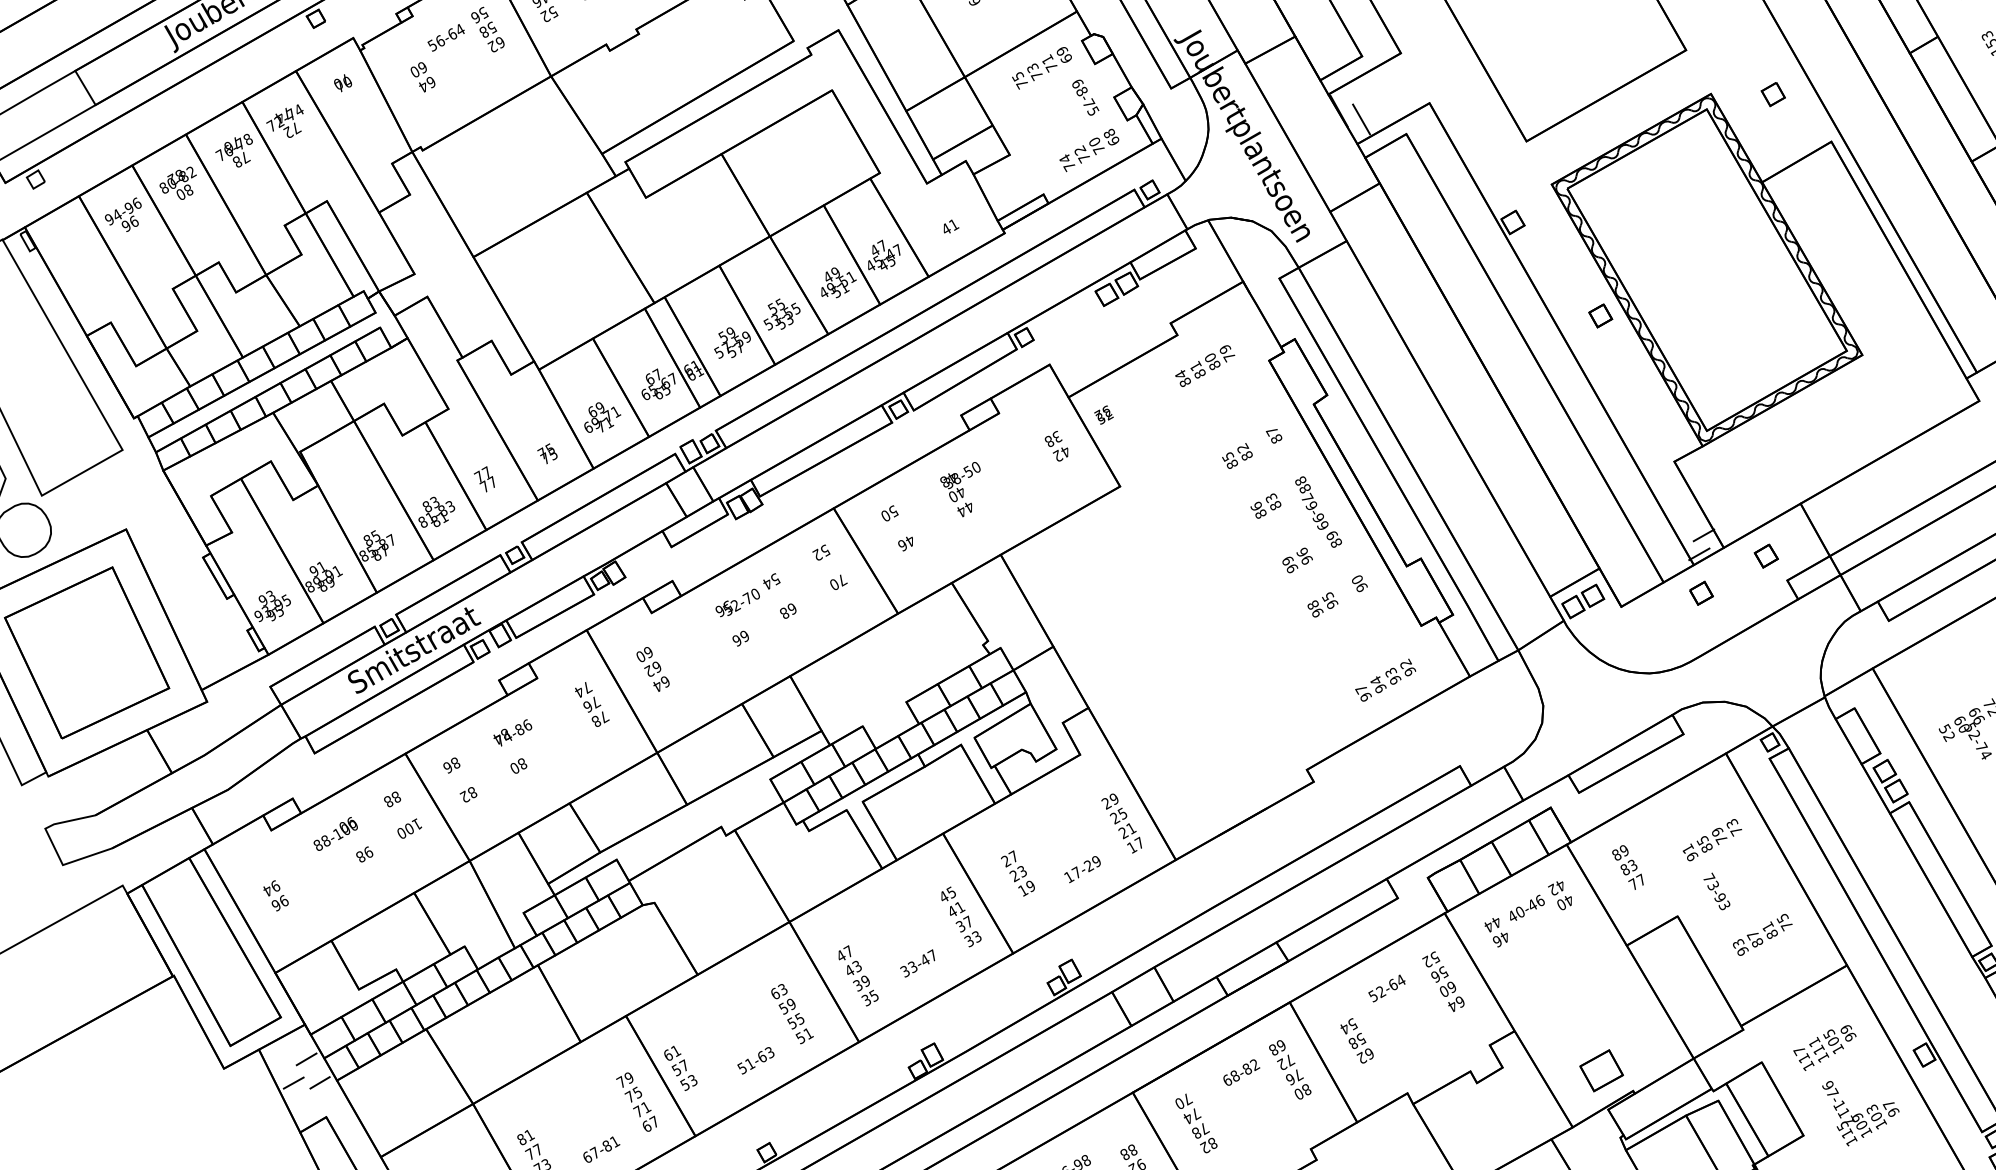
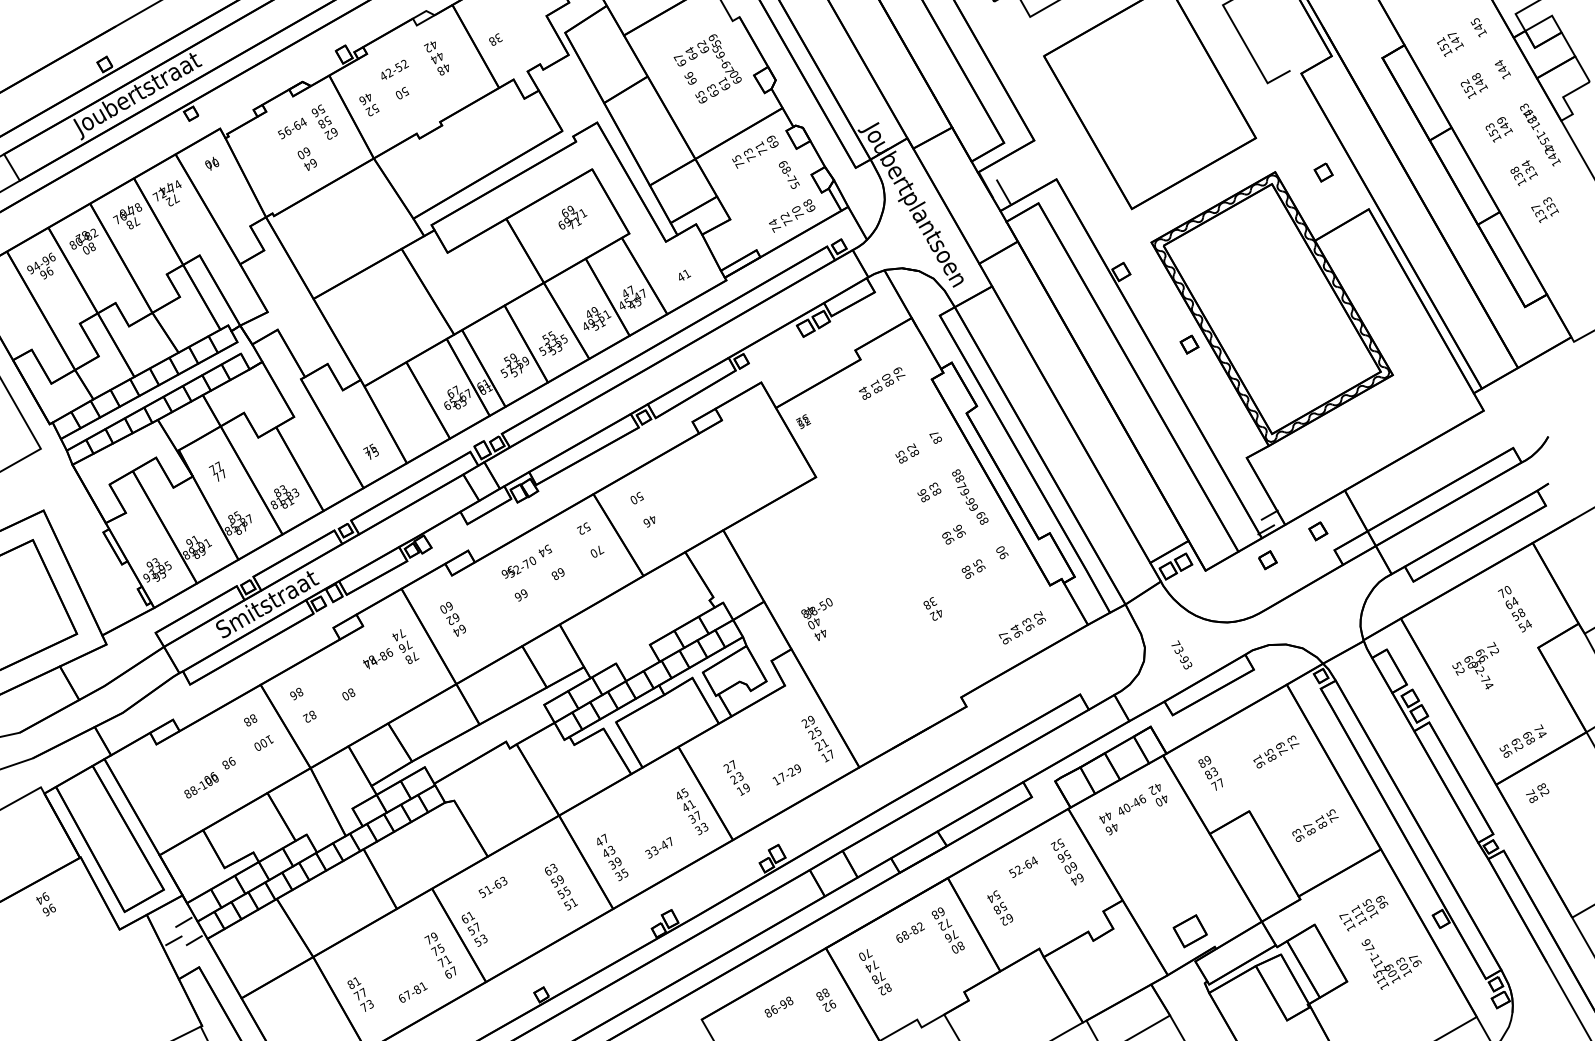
text: (421, 76) -> (306, 158), moved
text: (602, 417) -> (572, 217), moved
text: (1056, 445) -> (932, 608), moved
text: (483, 479) -> (216, 471), moved
text: (959, 489) -> (816, 619), moved
text: (513, 732) -> (378, 658), moved
text: (335, 834) -> (201, 785), moved
text: (1716, 890) -> (1181, 654), moved
text: (275, 896) -> (45, 904), moved
text: (755, 1060) -> (492, 887), moved

